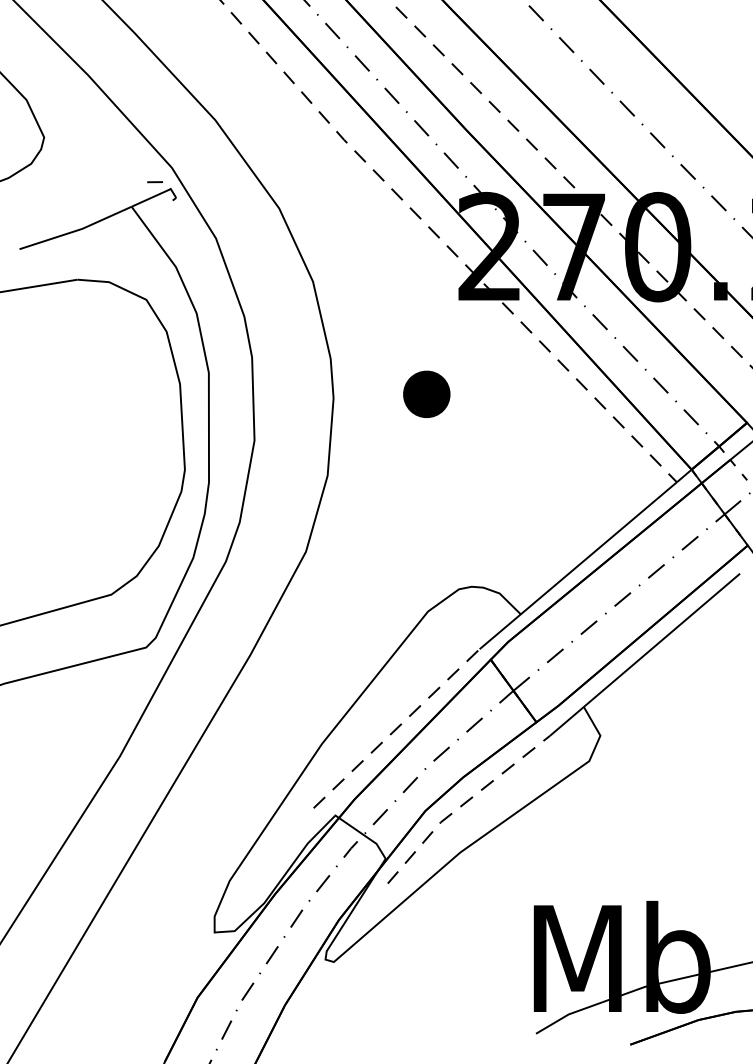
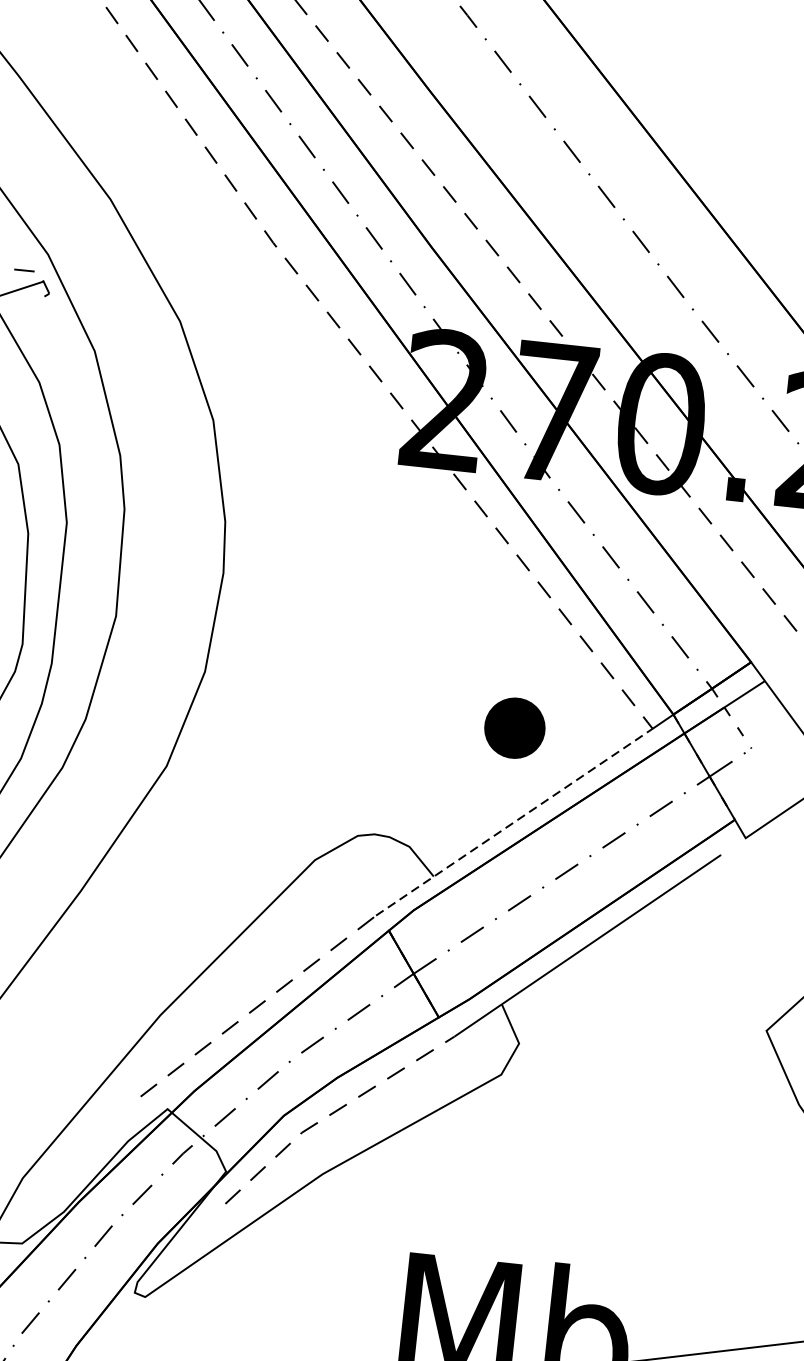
part: (426, 393) -> (514, 727), moved
line: (578, 565) -> (514, 821), solid -> dashed

